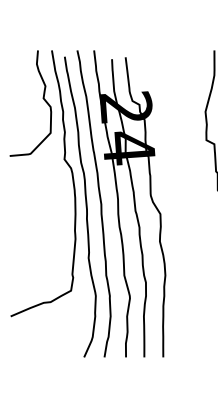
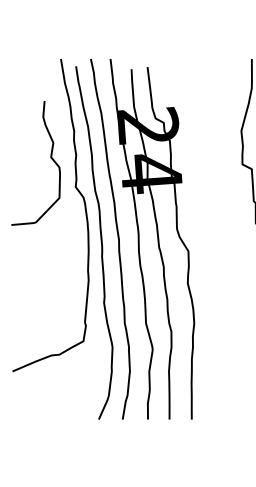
curve: (43, 99) -> (50, 158), moved

